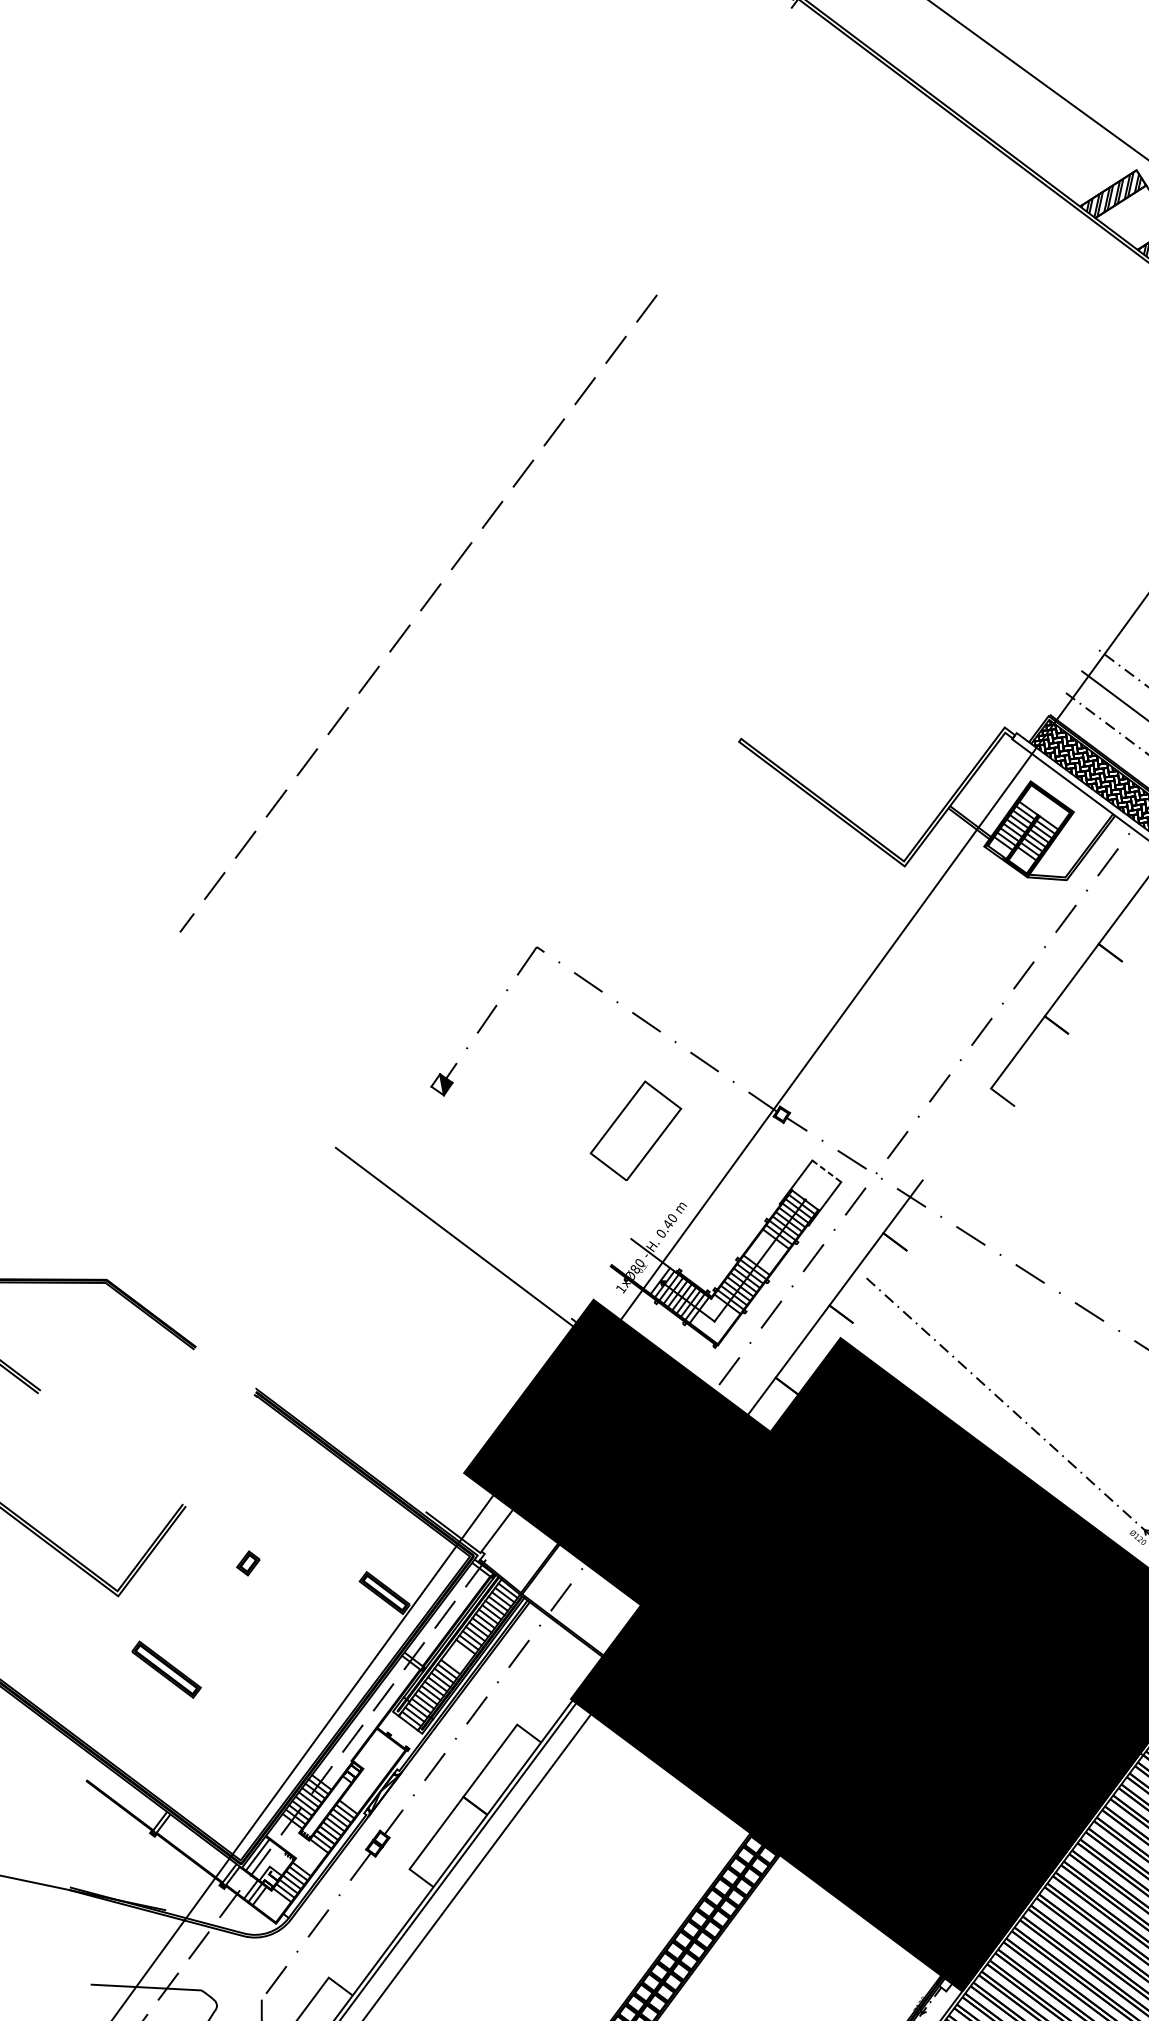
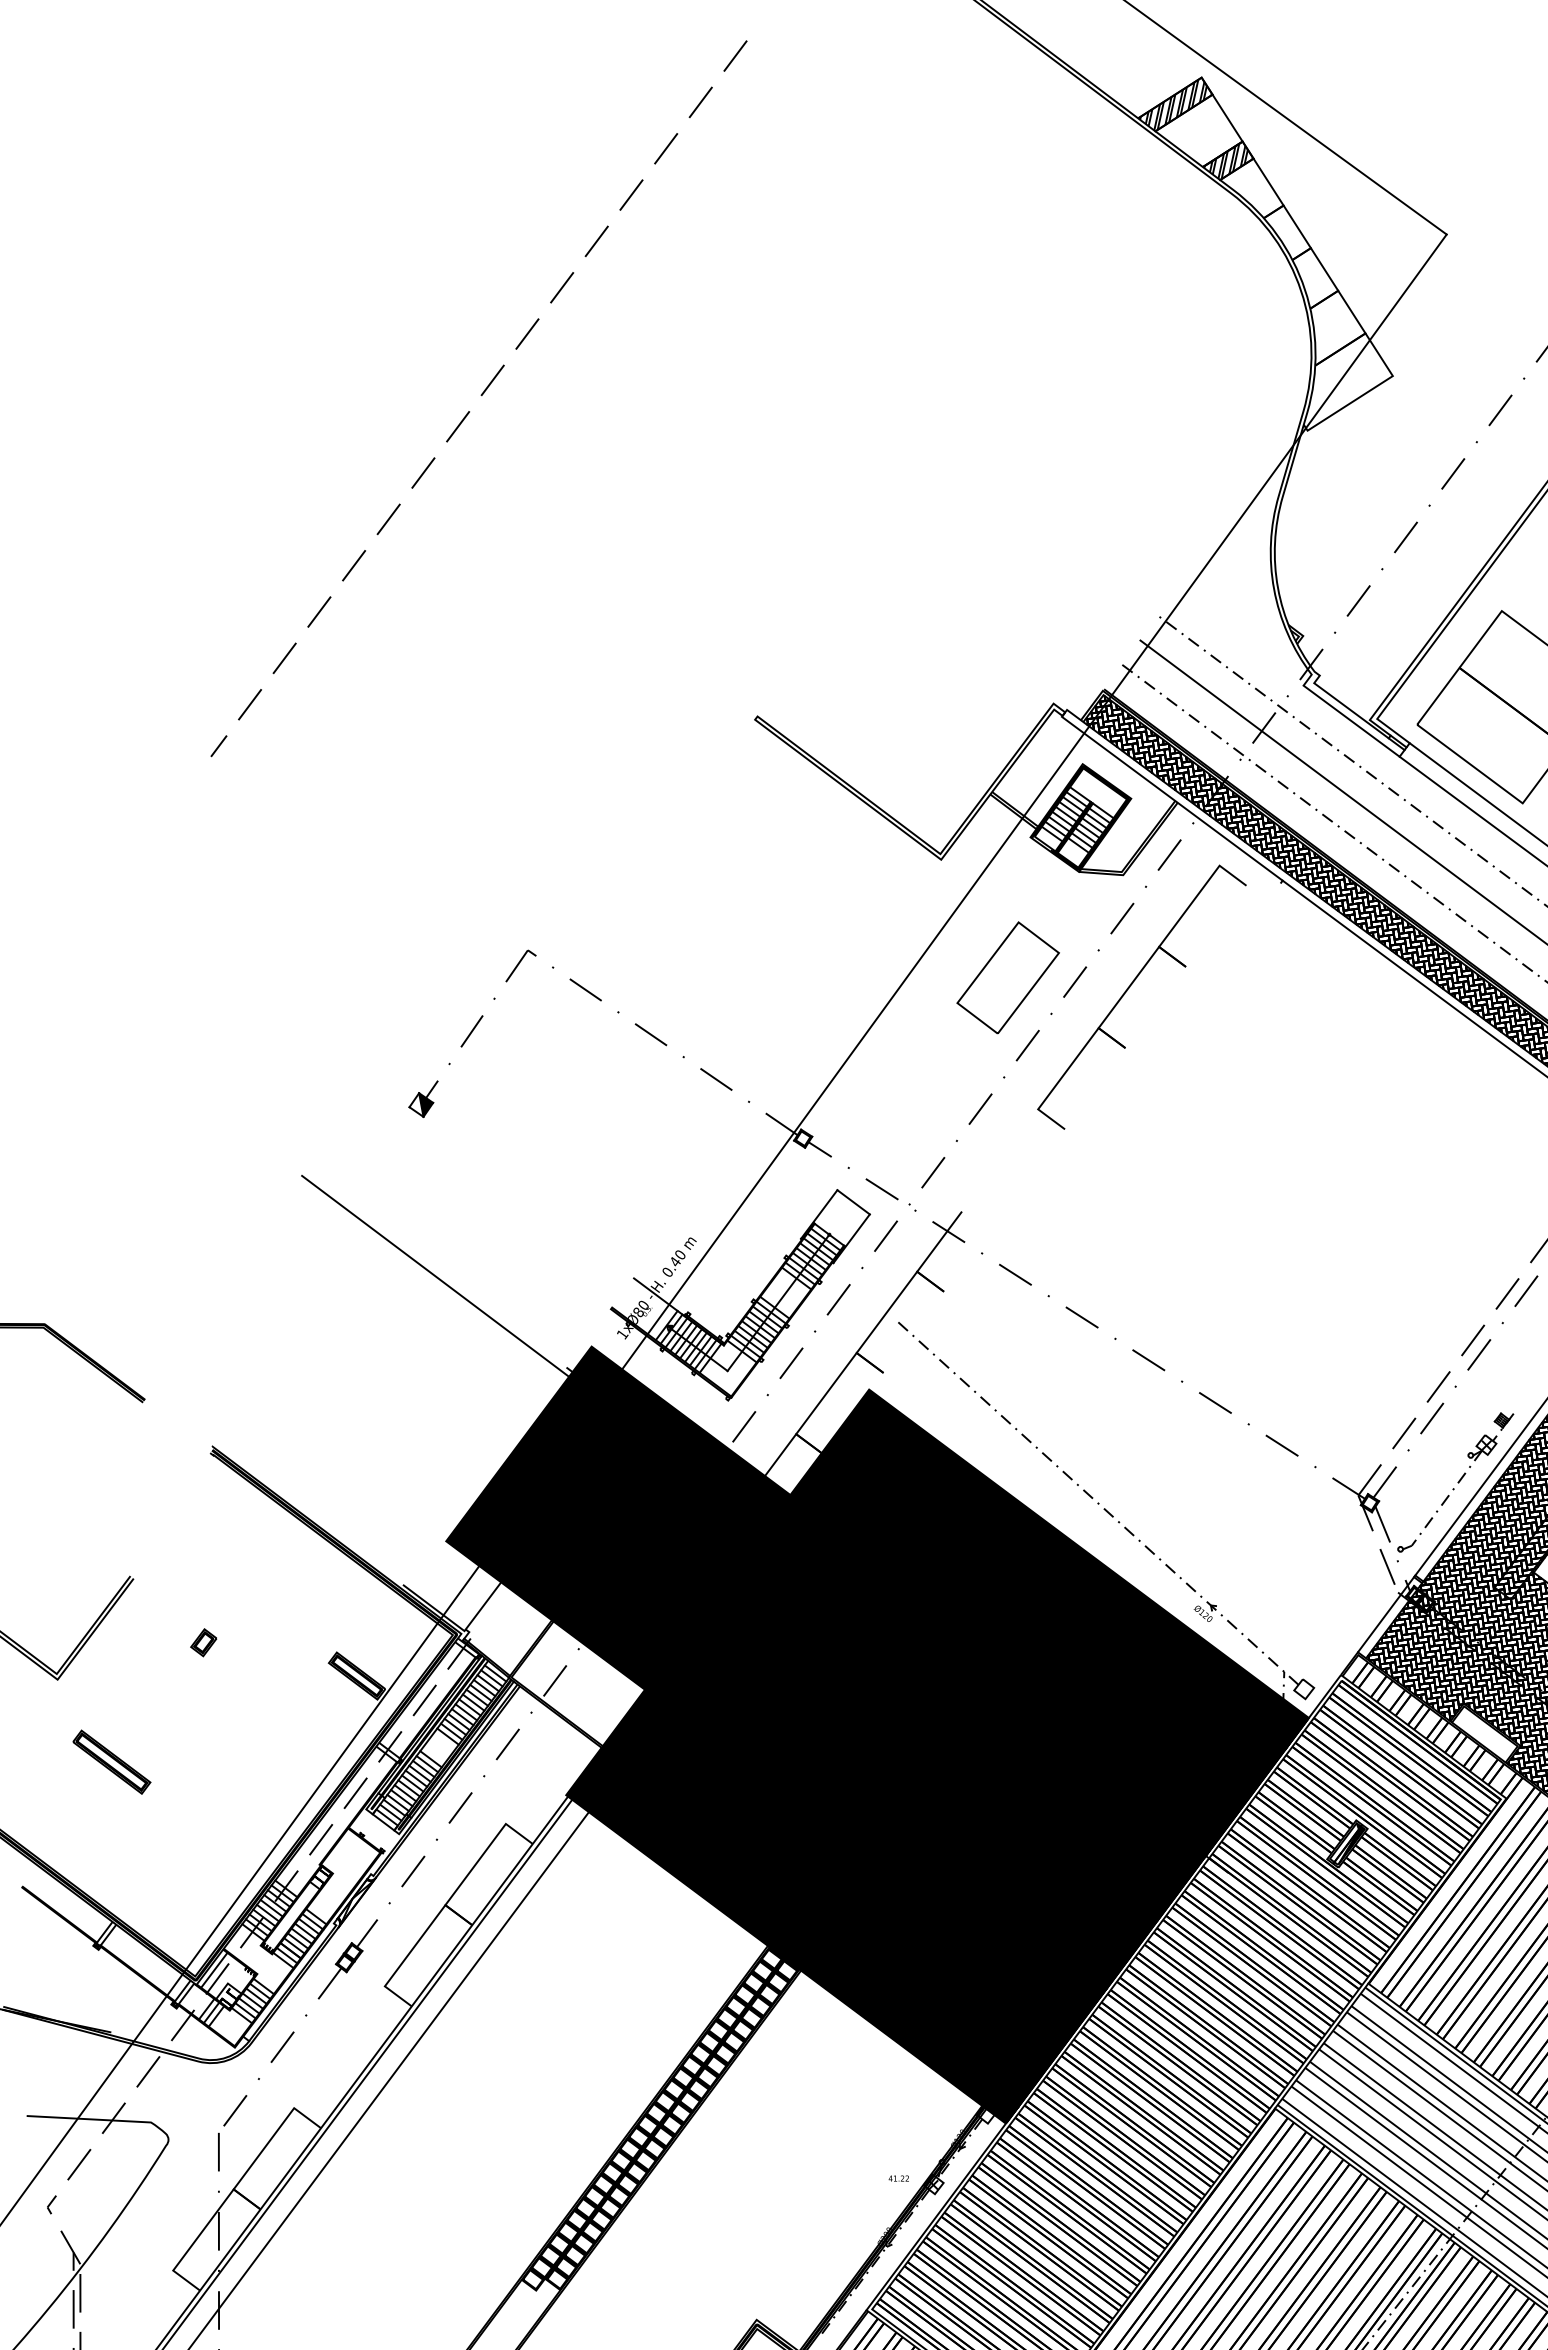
line: (419, 610) -> (480, 395), moved
part: (635, 1130) -> (1007, 977), moved
line: (827, 1171) -> (854, 1202), dashed -> solid

